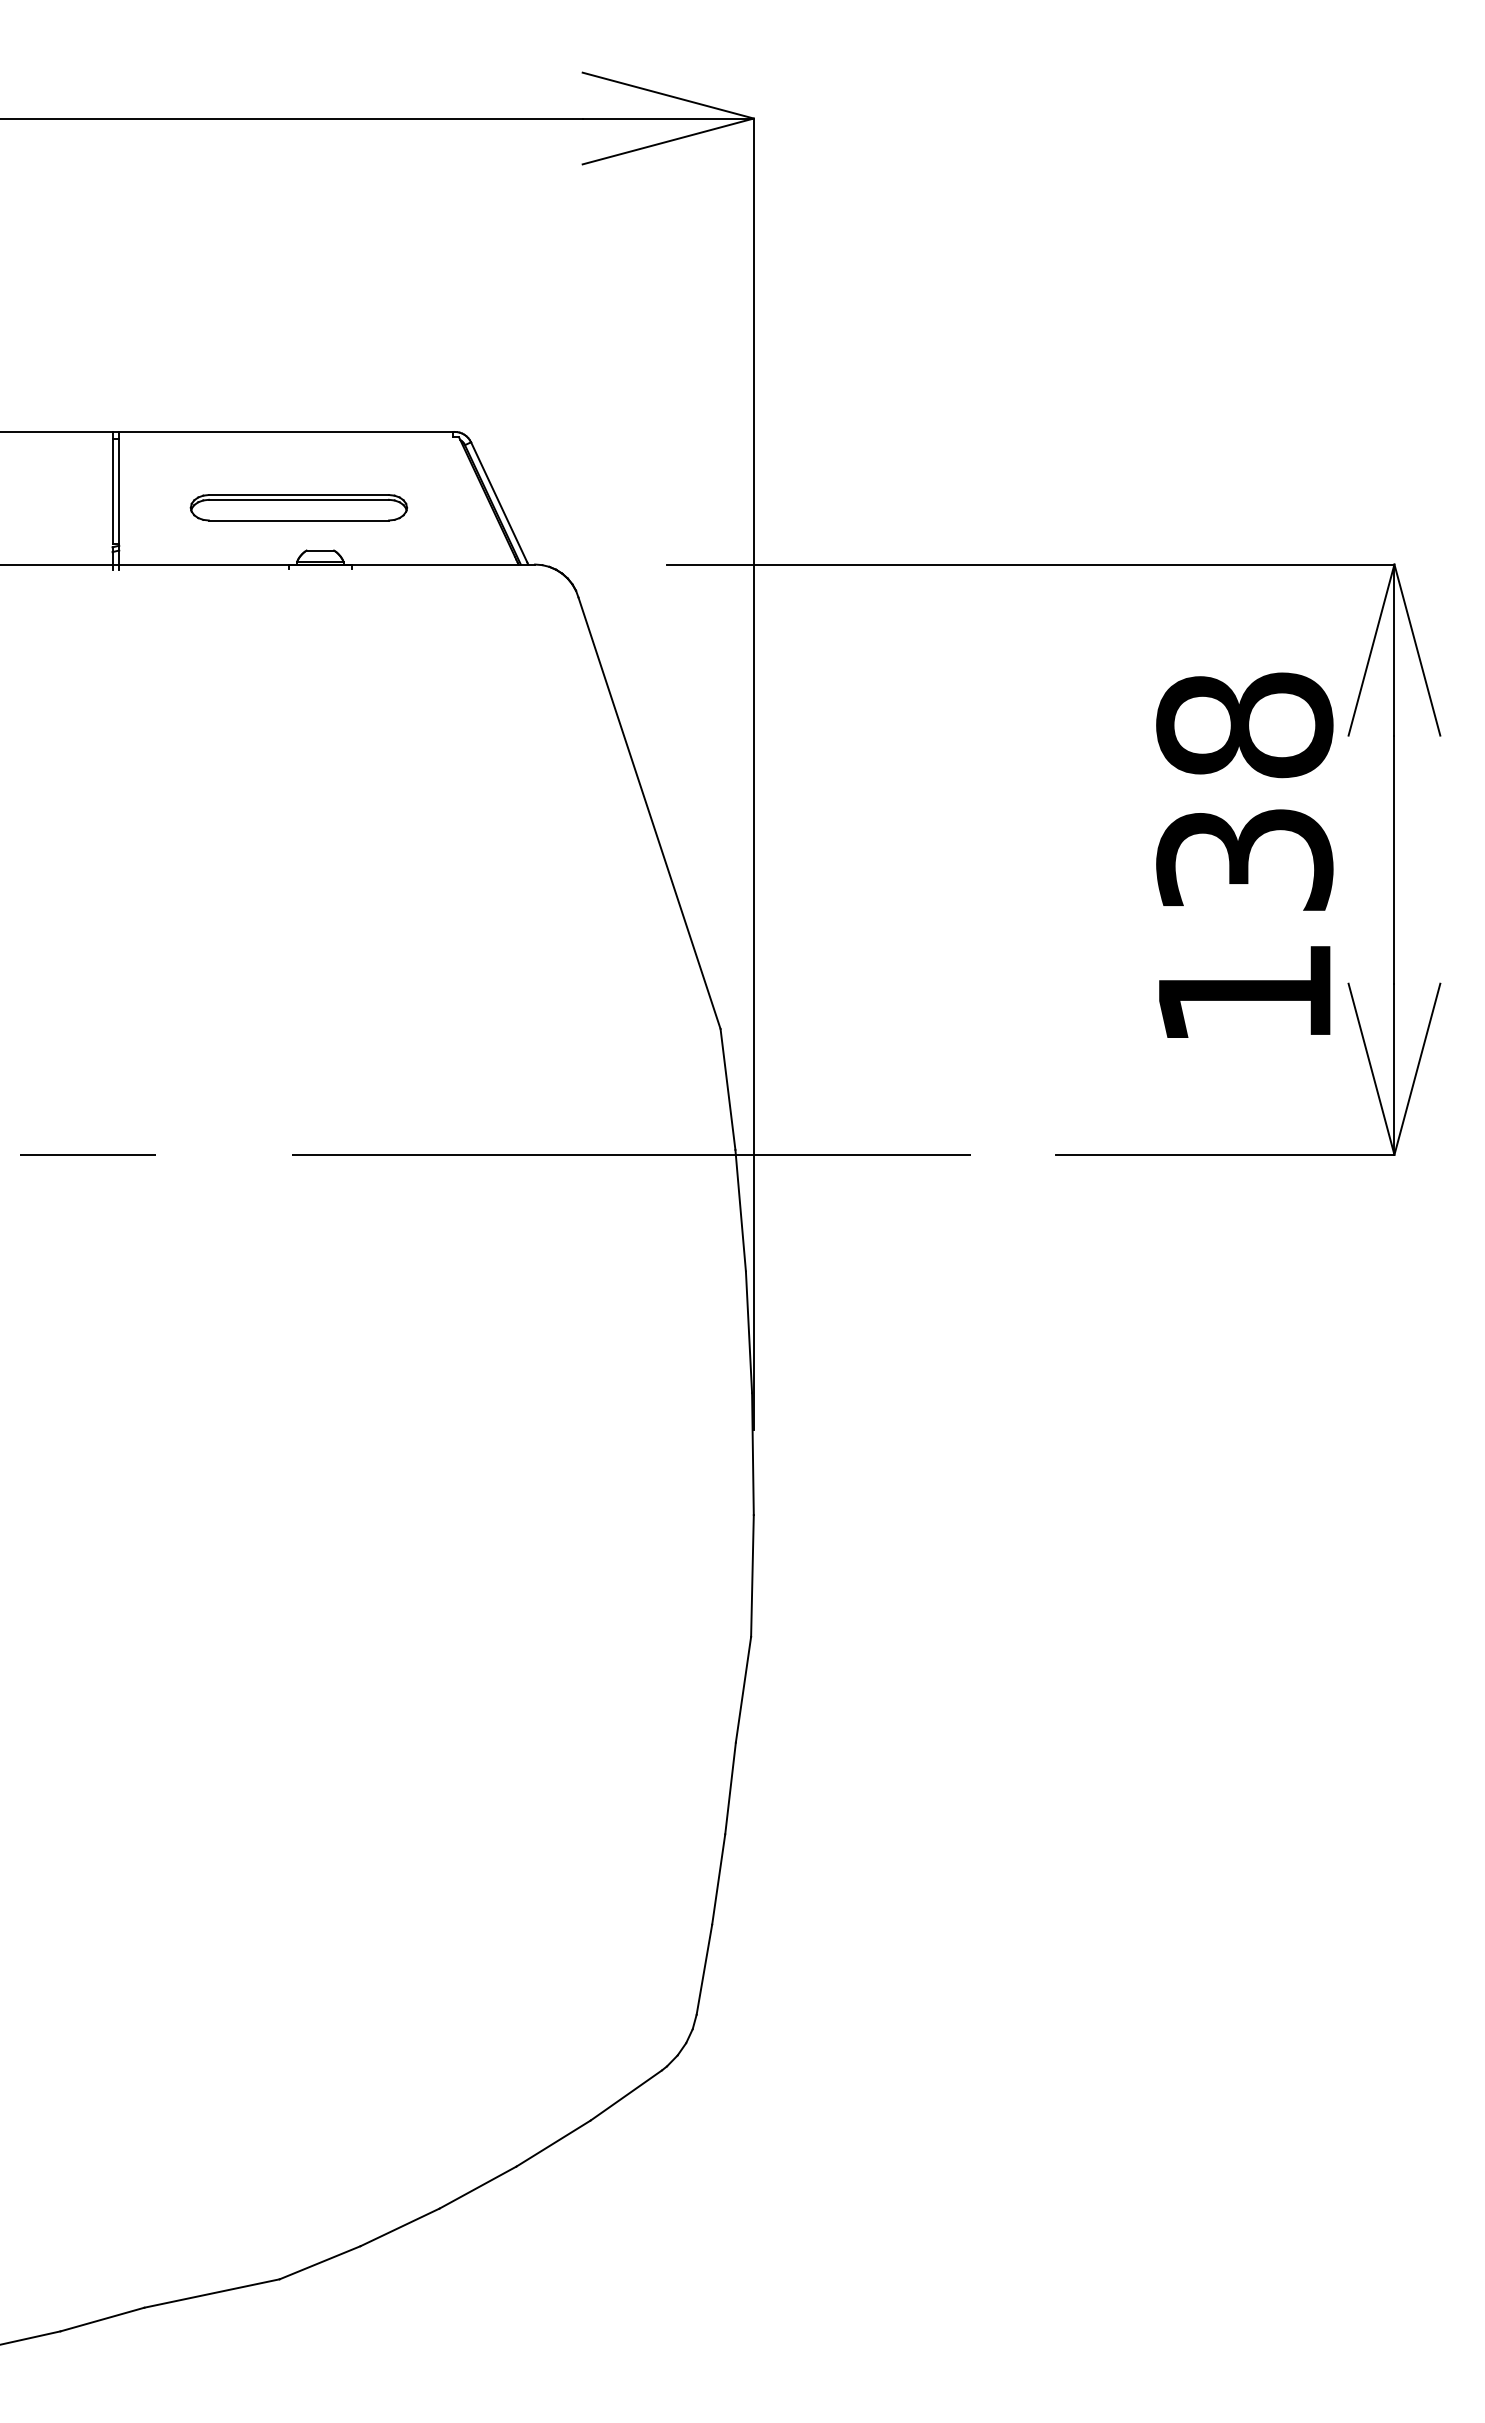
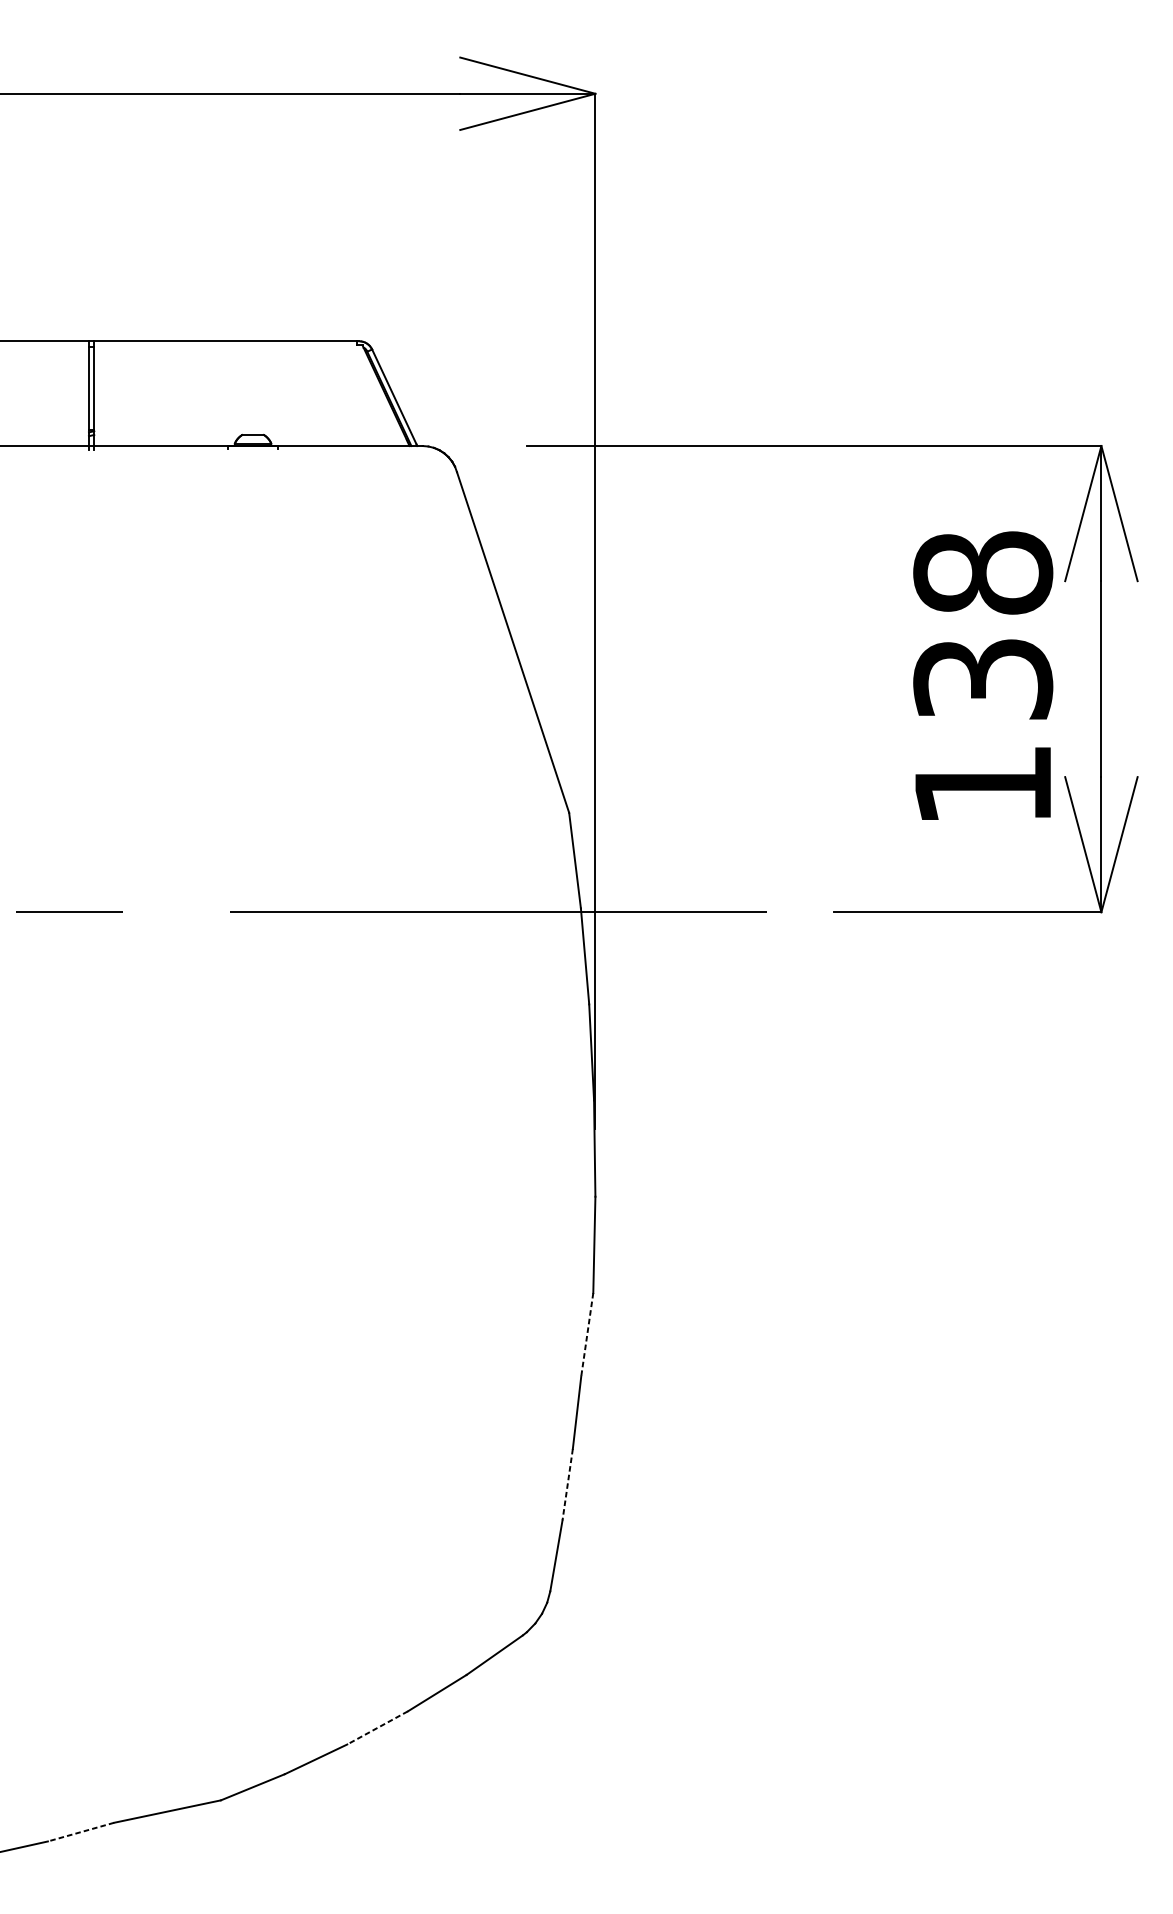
part: (298, 507) -> (235, 400), removed
line: (743, 1690) -> (587, 1335), solid -> dashed
line: (718, 1879) -> (567, 1484), solid -> dashed
line: (478, 2187) -> (377, 1727), solid -> dashed
line: (102, 2319) -> (81, 1832), solid -> dashed

